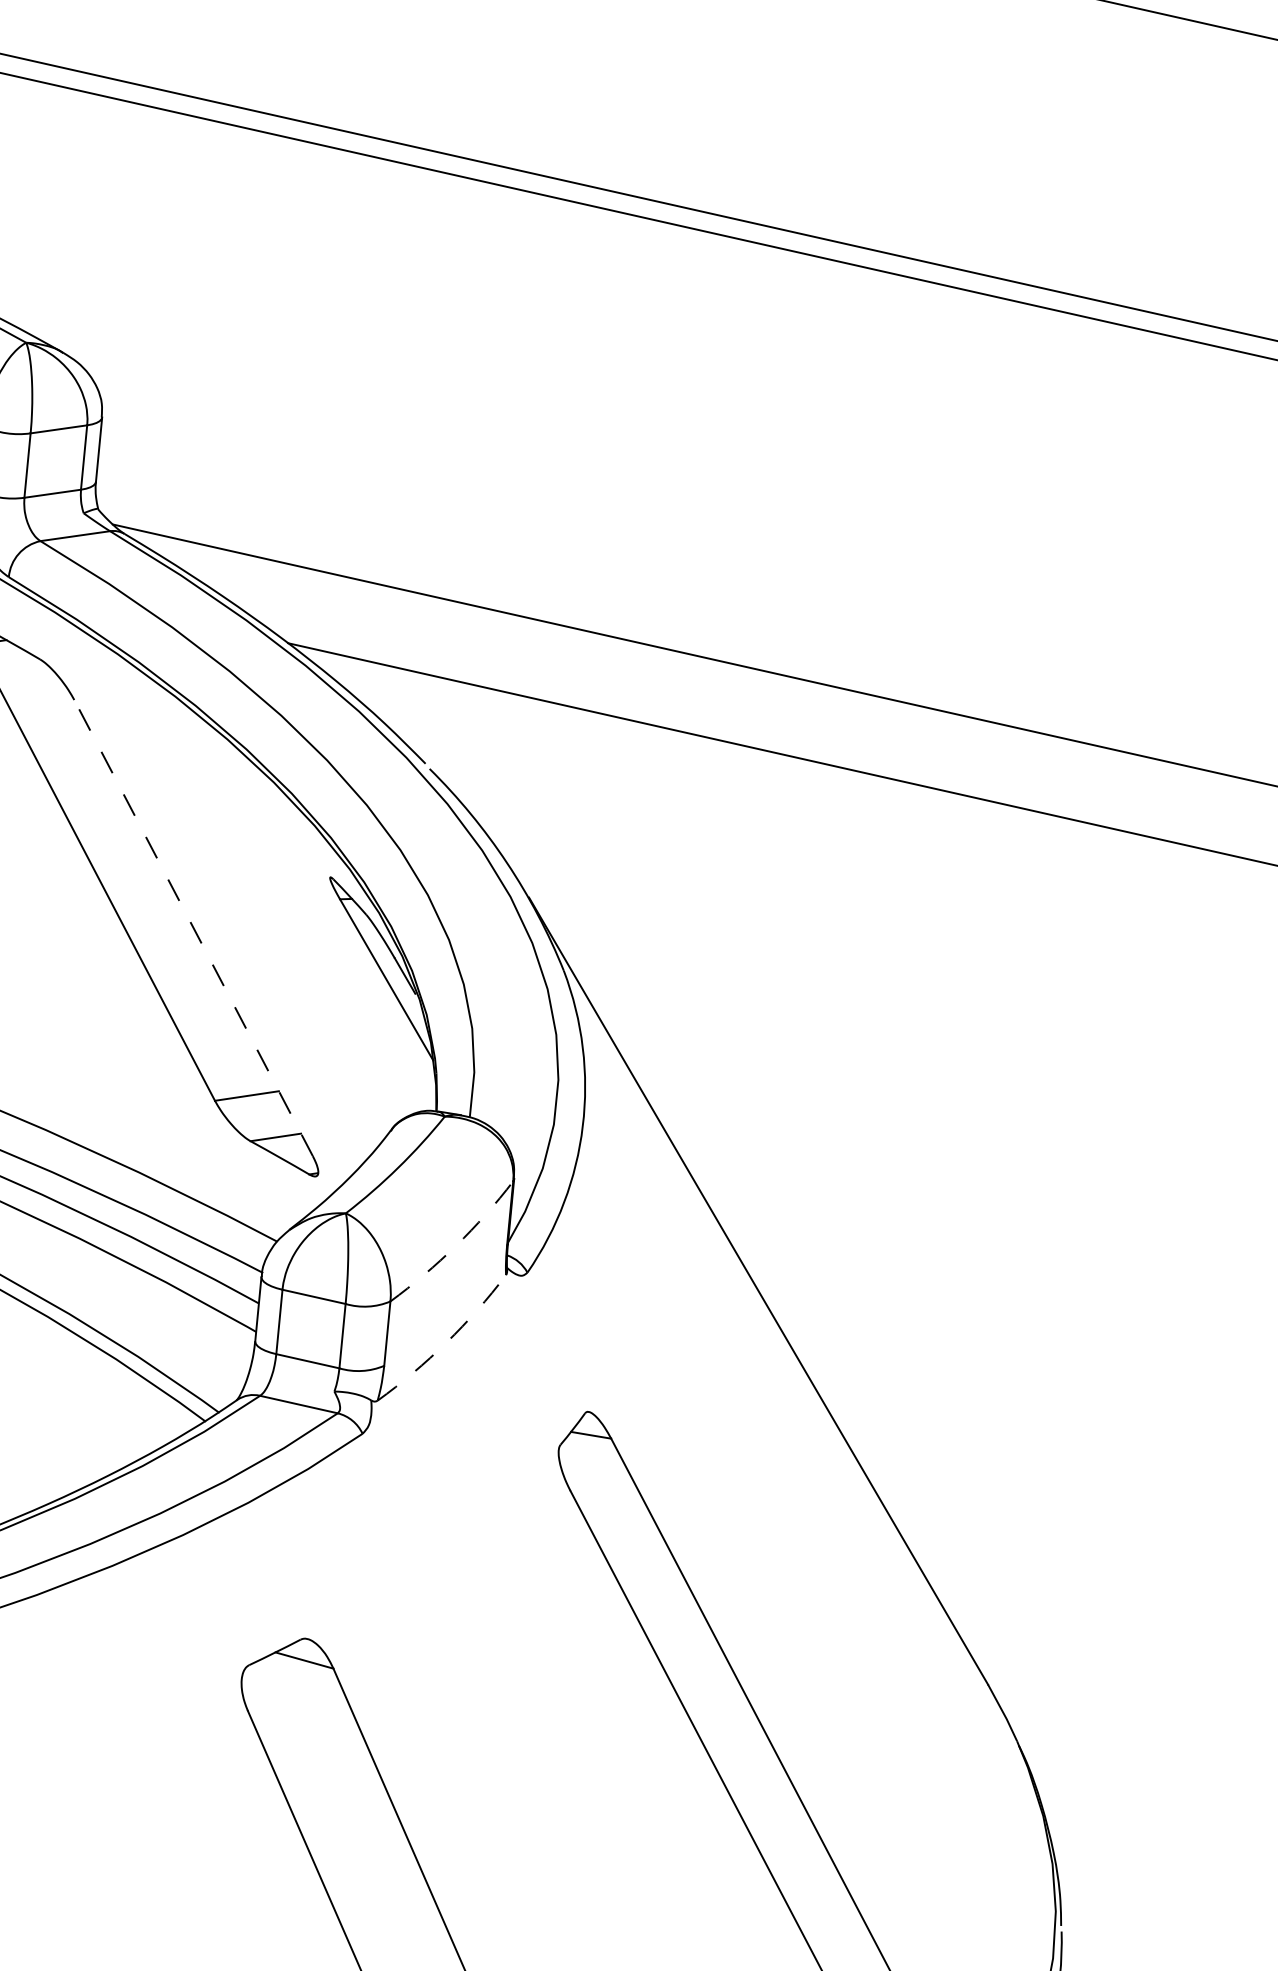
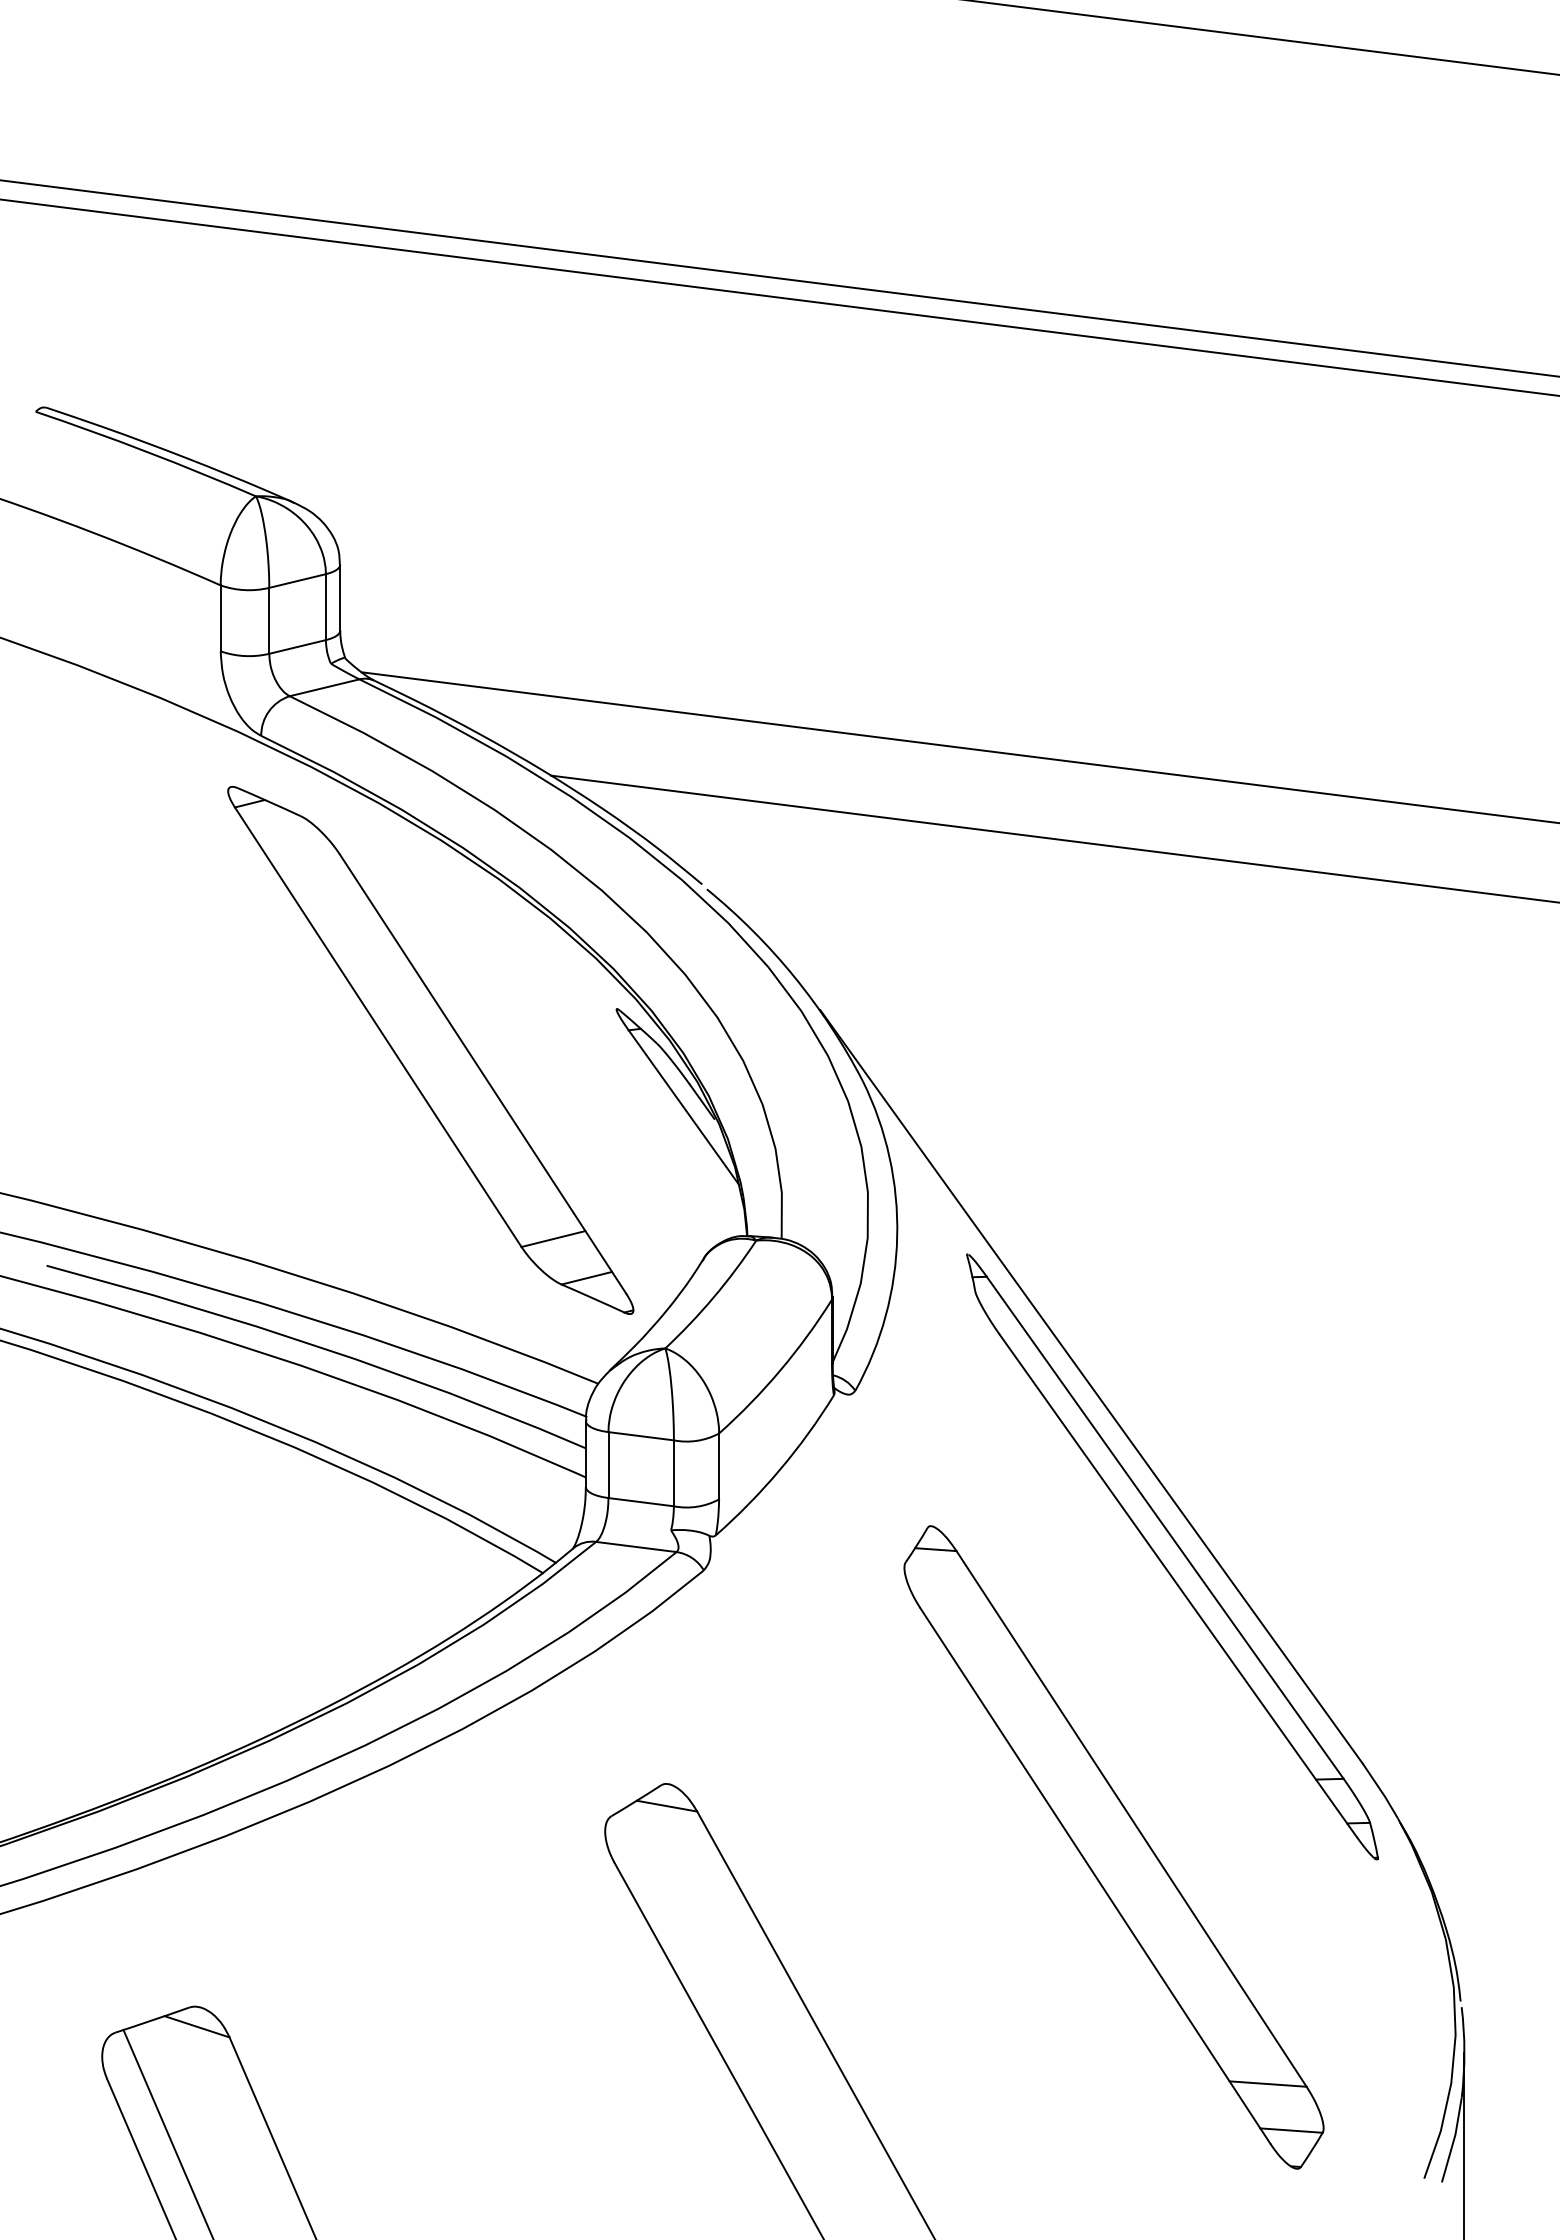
line: (193, 927) -> (482, 1073), dashed -> solid
arc: (456, 1245) -> (780, 1370), dashed -> solid
arc: (446, 1342) -> (780, 1469), dashed -> solid
part: (821, 1464) -> (1172, 1556), added

